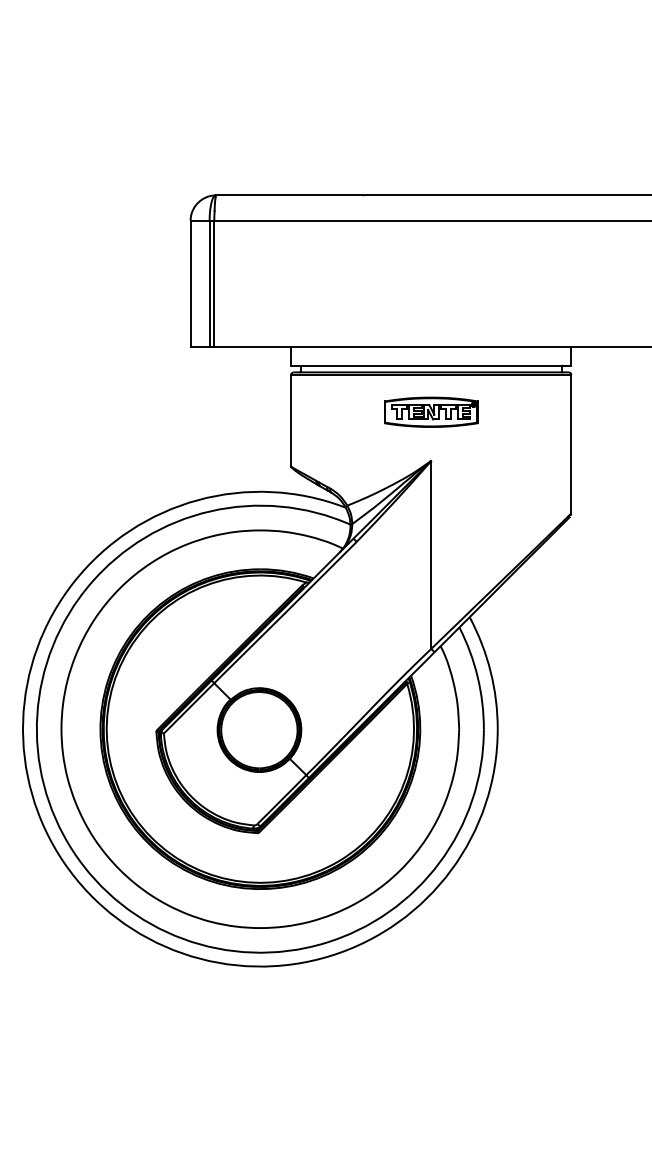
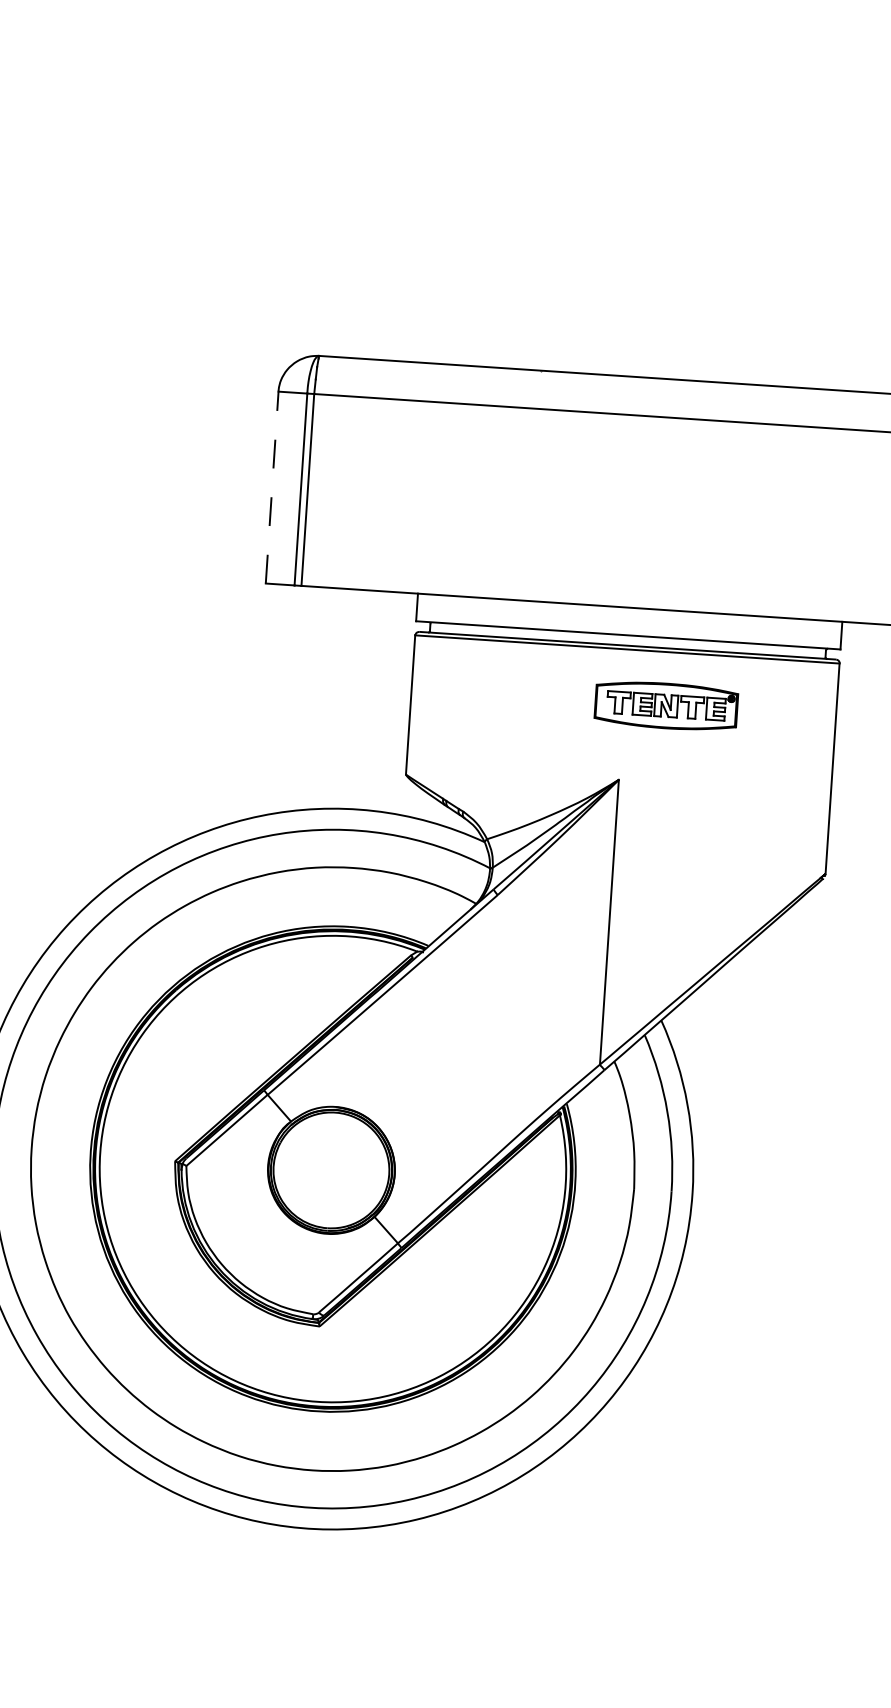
line: (190, 283) -> (271, 486), solid -> dashed
part: (431, 411) -> (666, 704), moved

